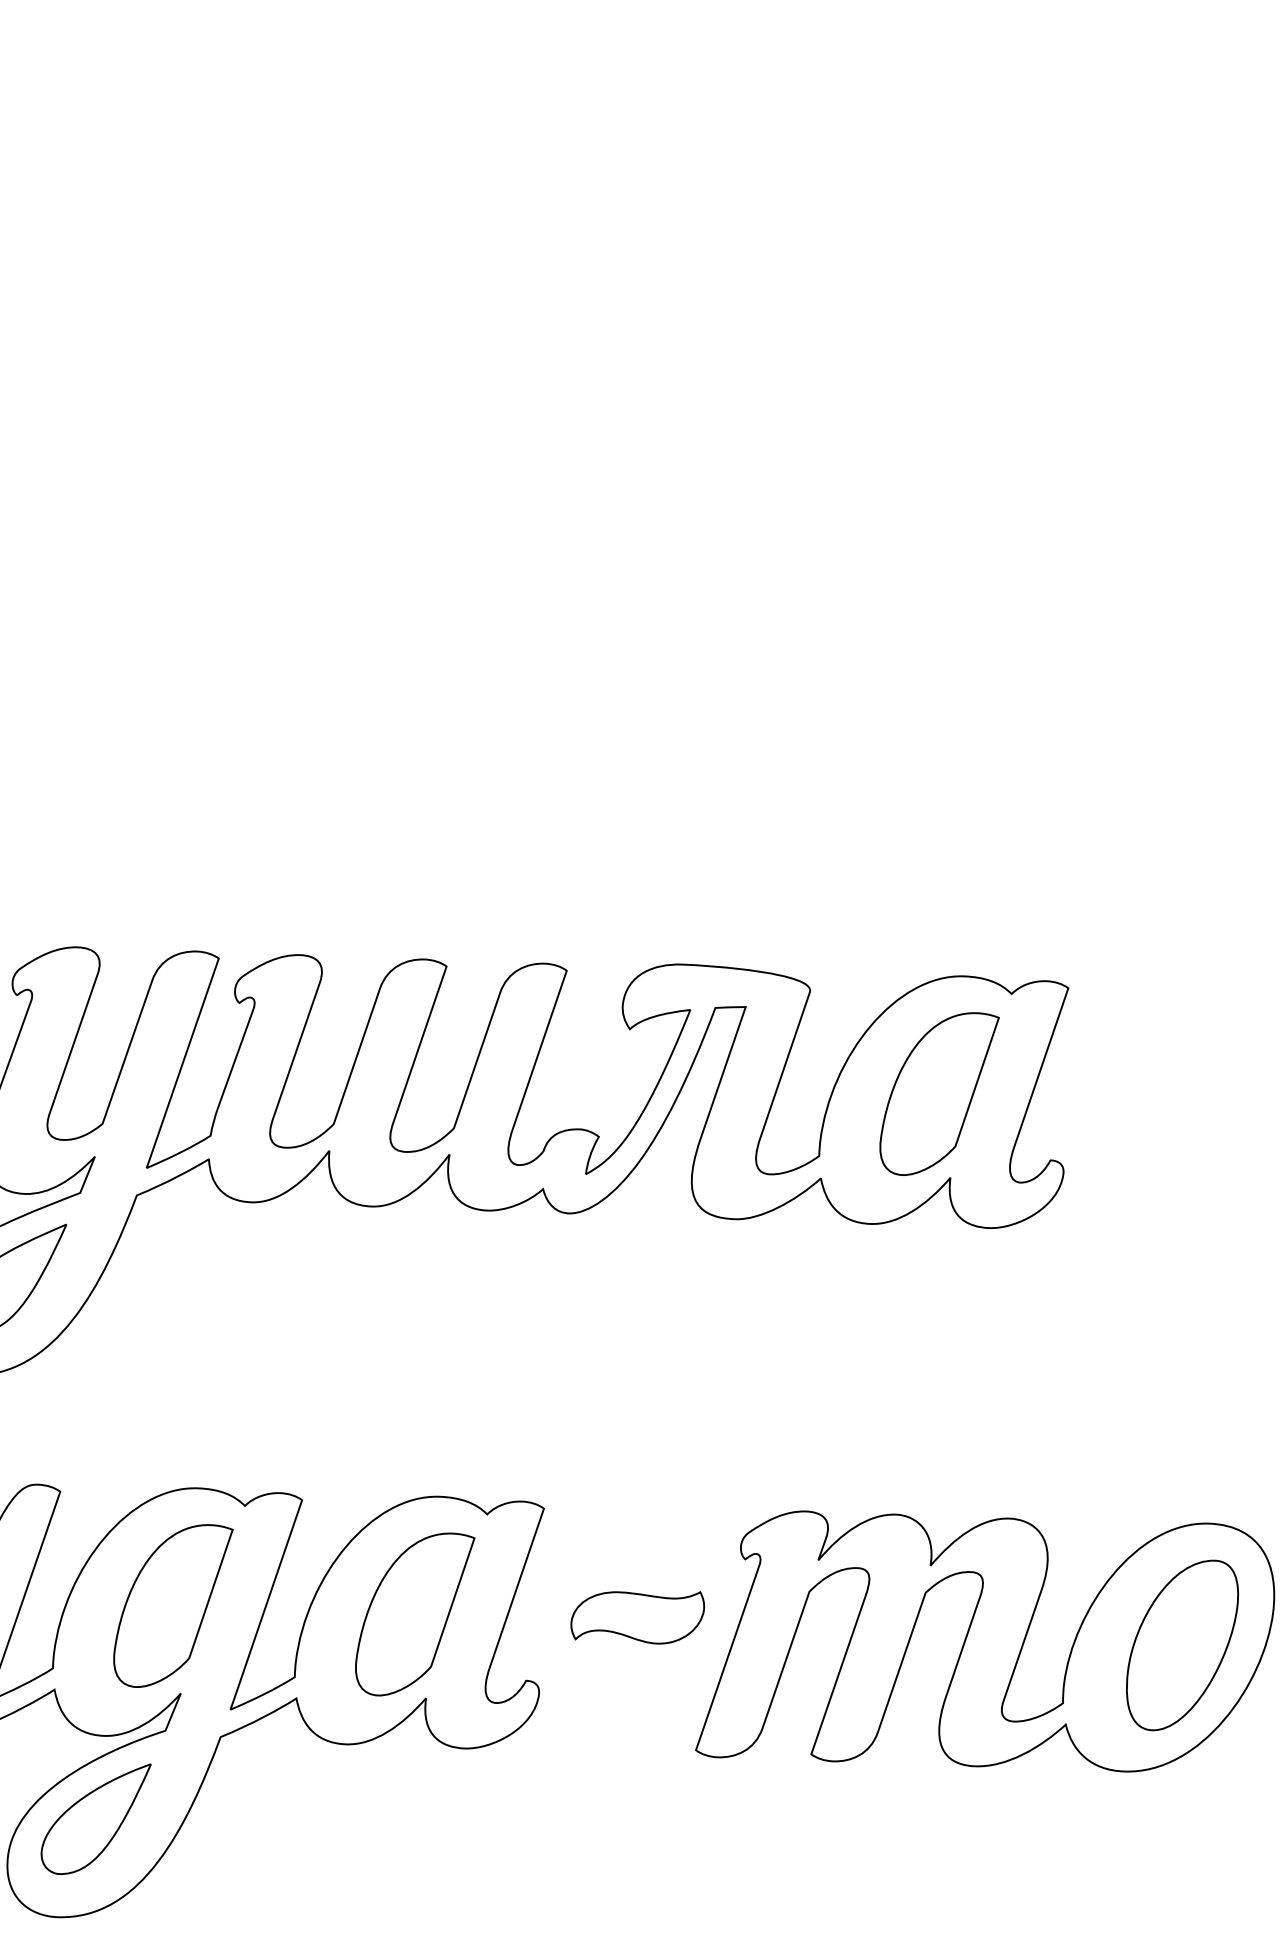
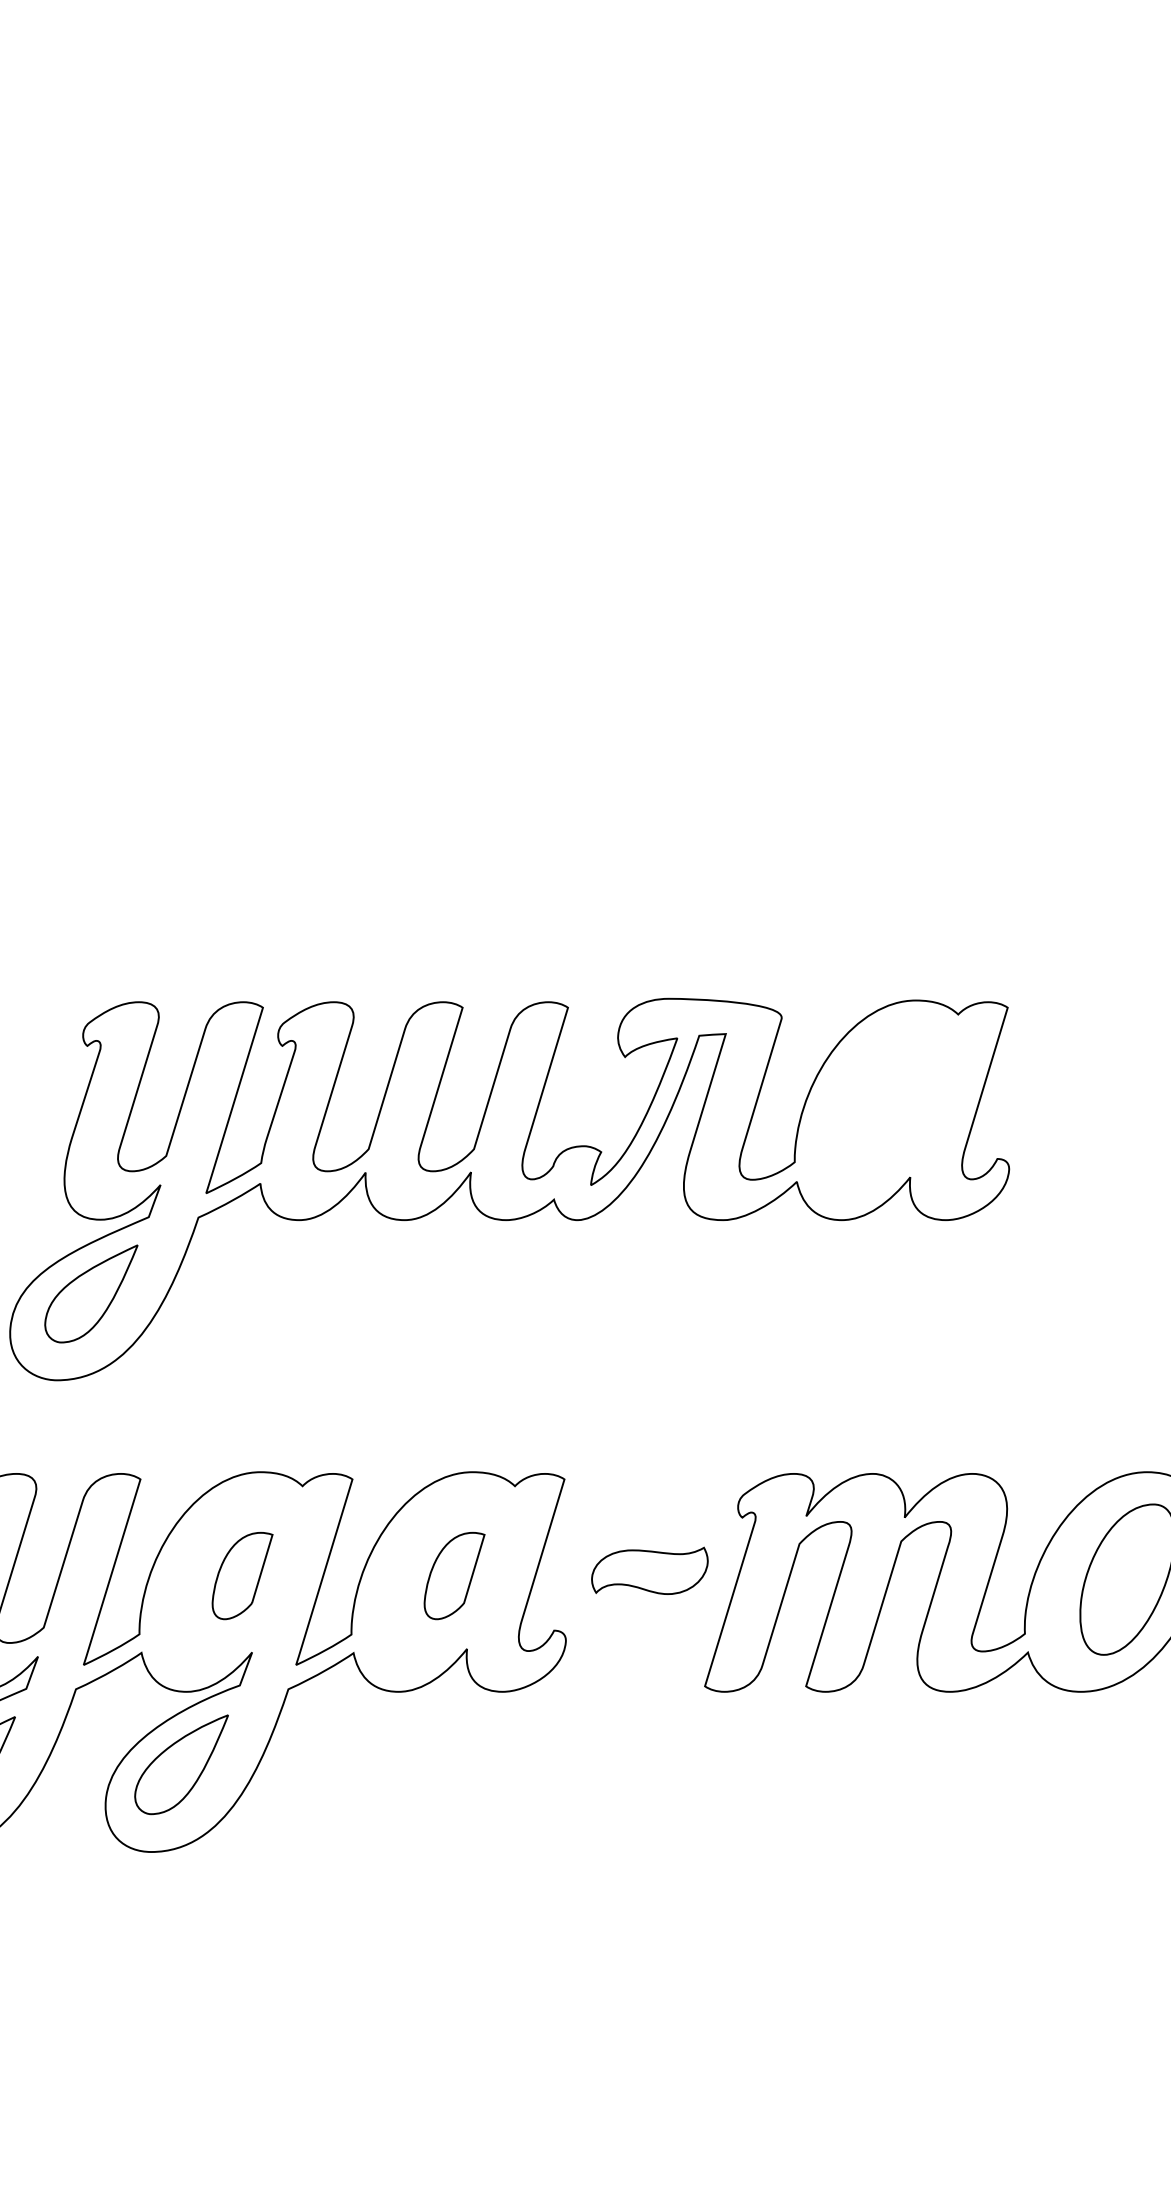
part: (938, 1094) -> (897, 1104), removed
part: (172, 1605) -> (242, 1575), size x0.6
part: (414, 1613) -> (454, 1575), size x0.6

